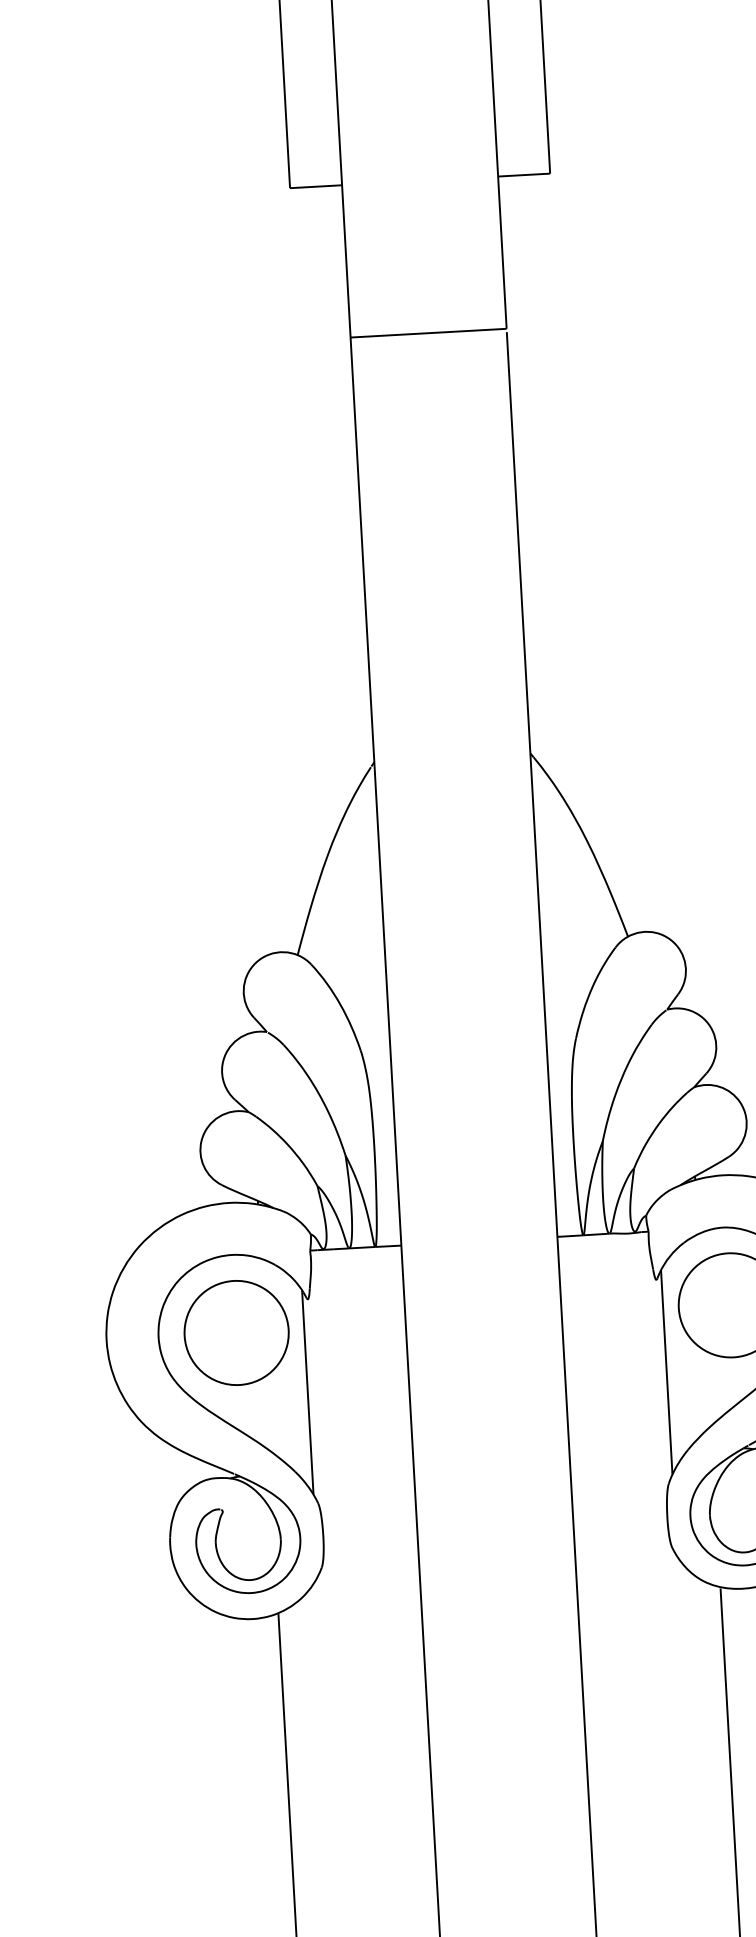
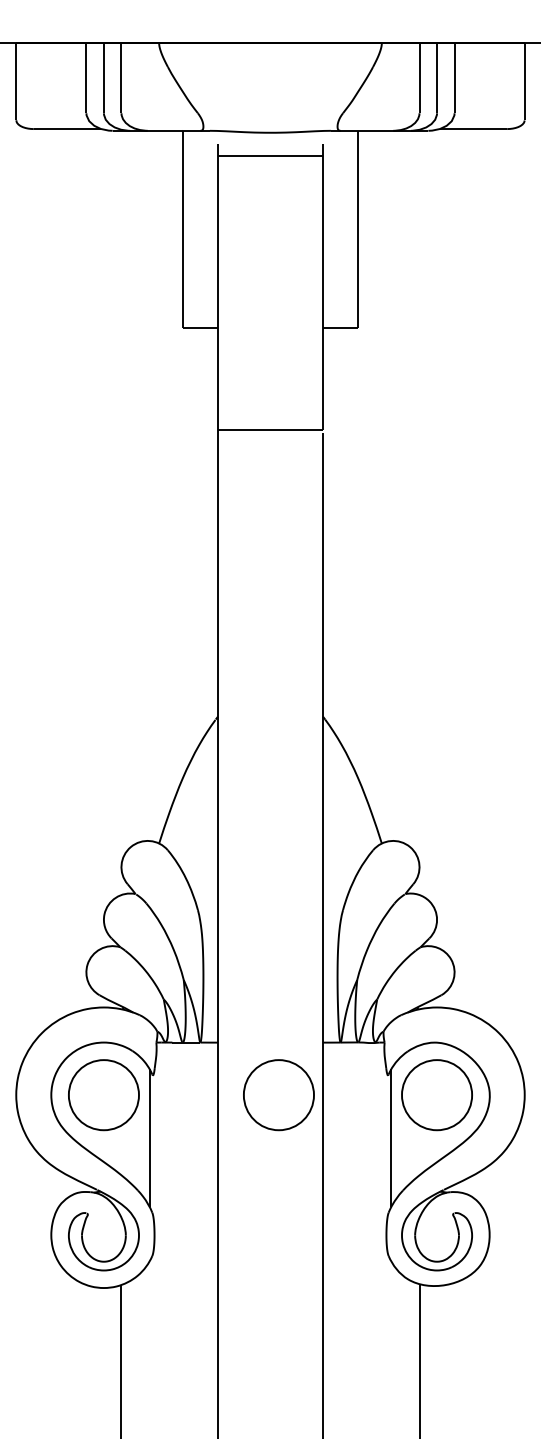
part: (495, 1319) -> (278, 1095), added

